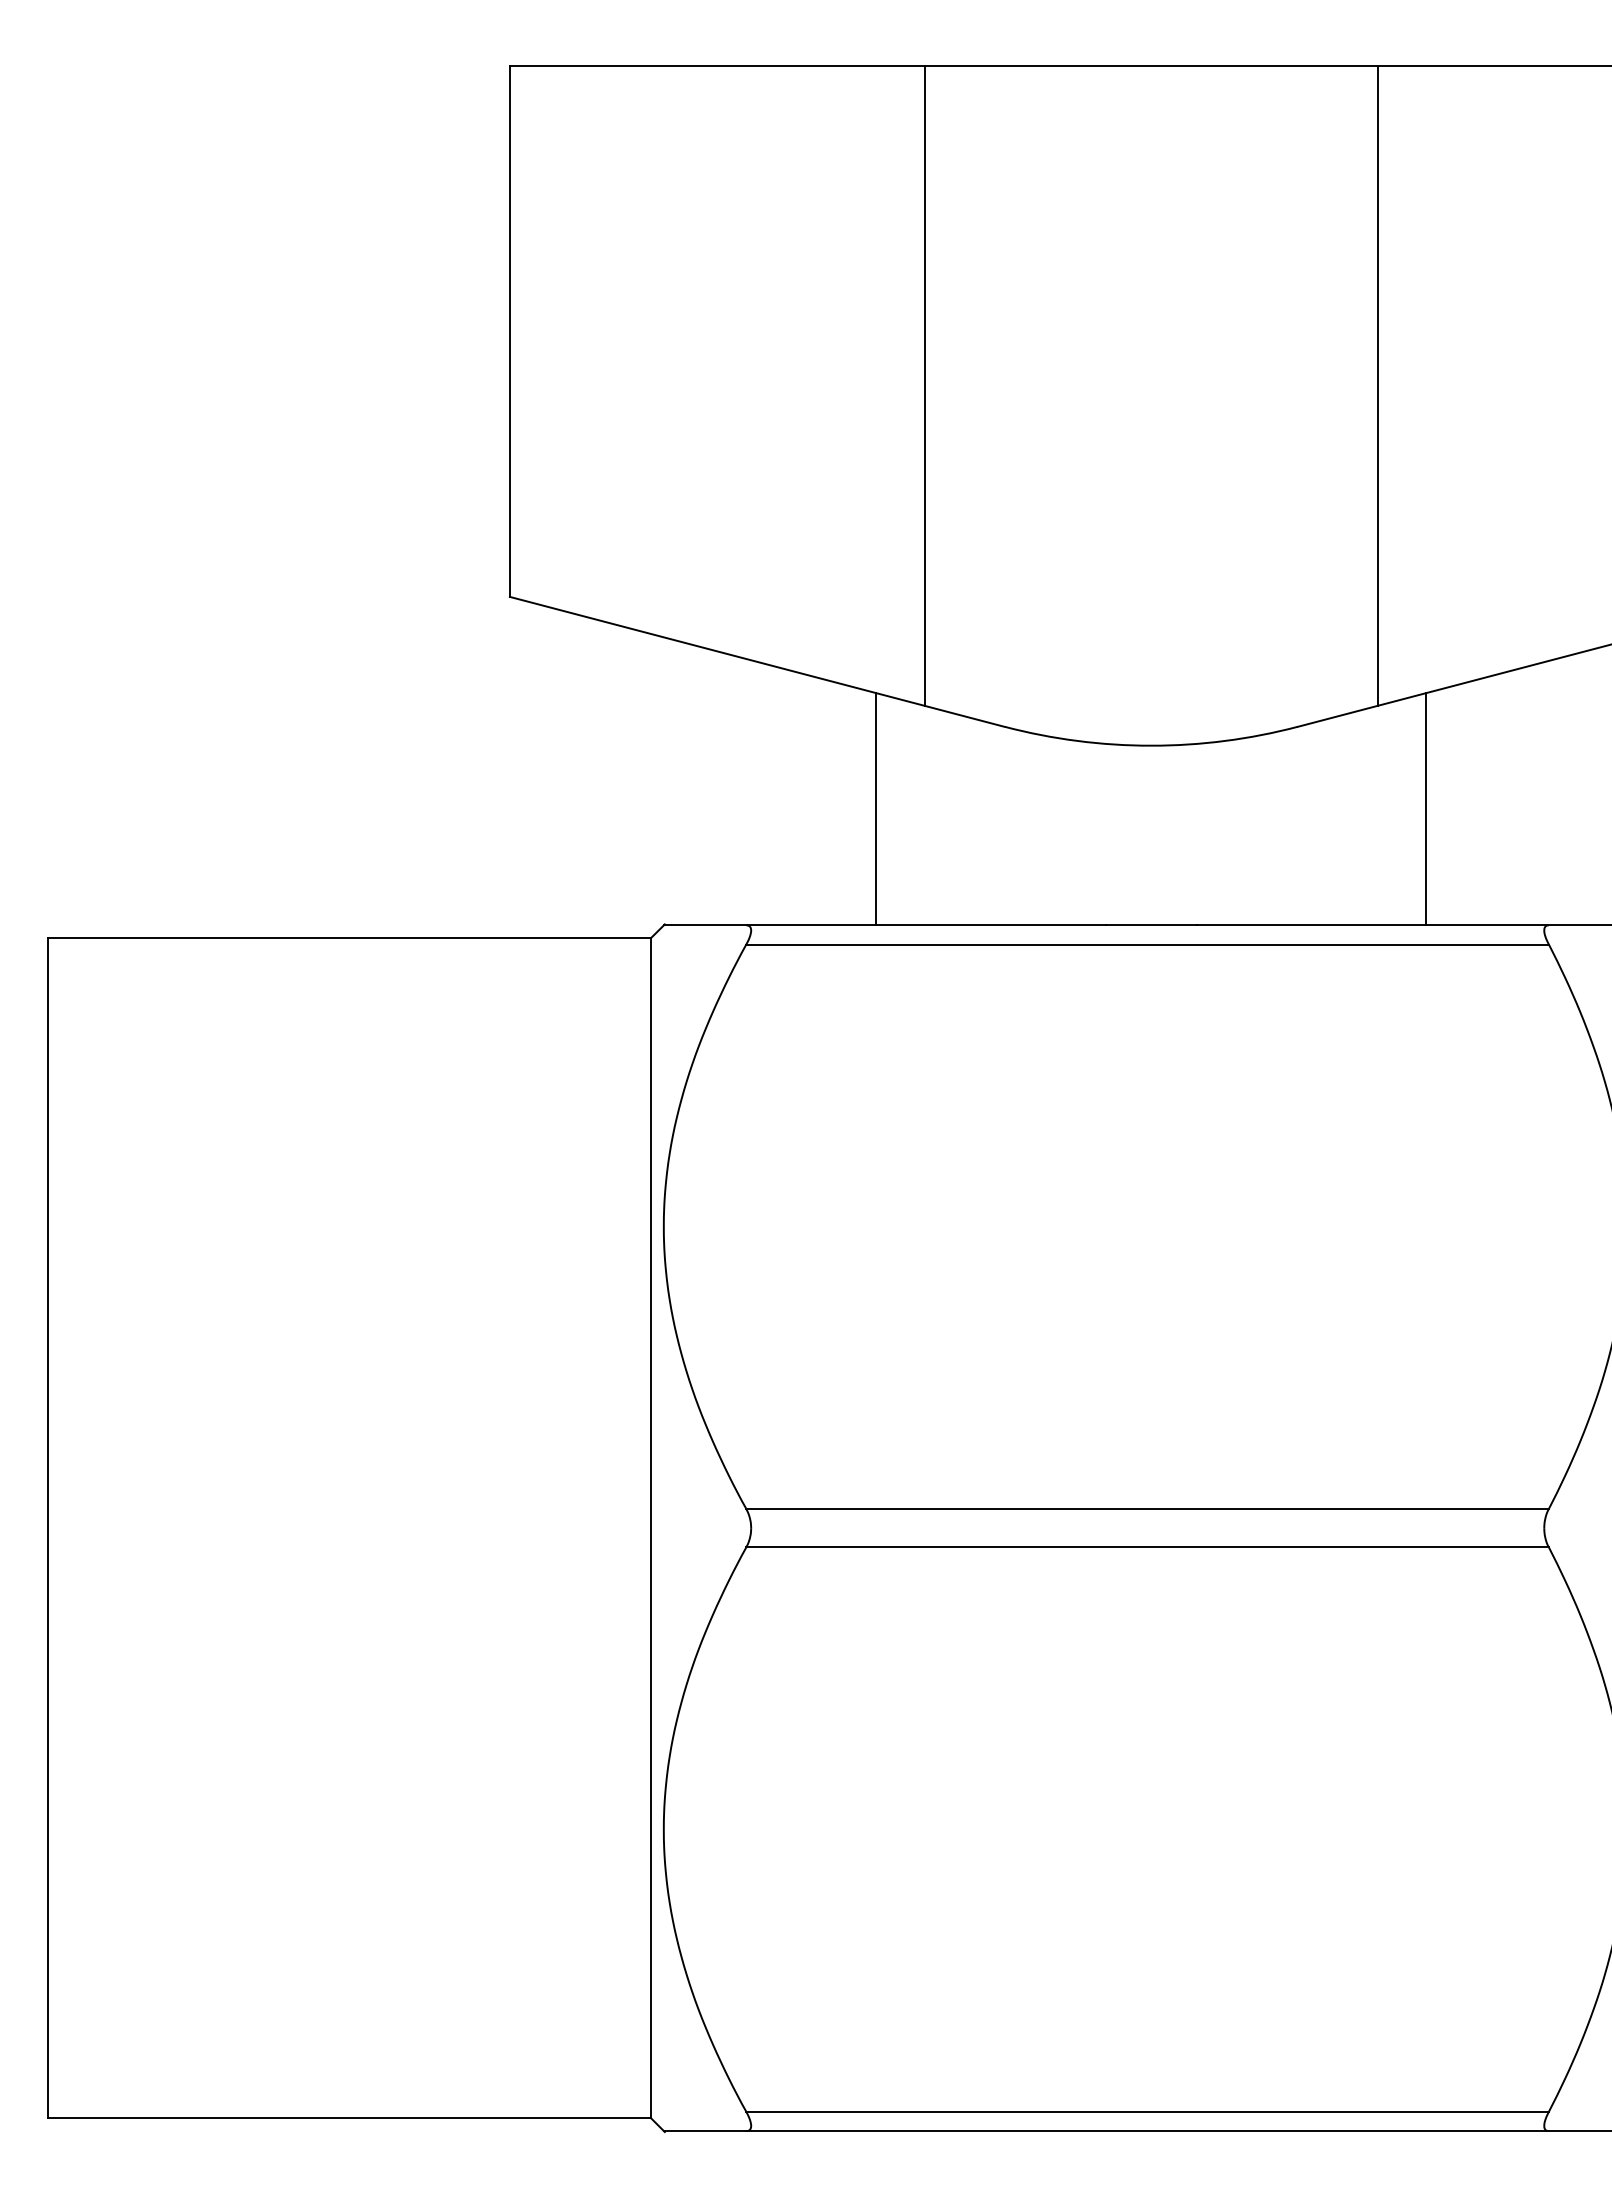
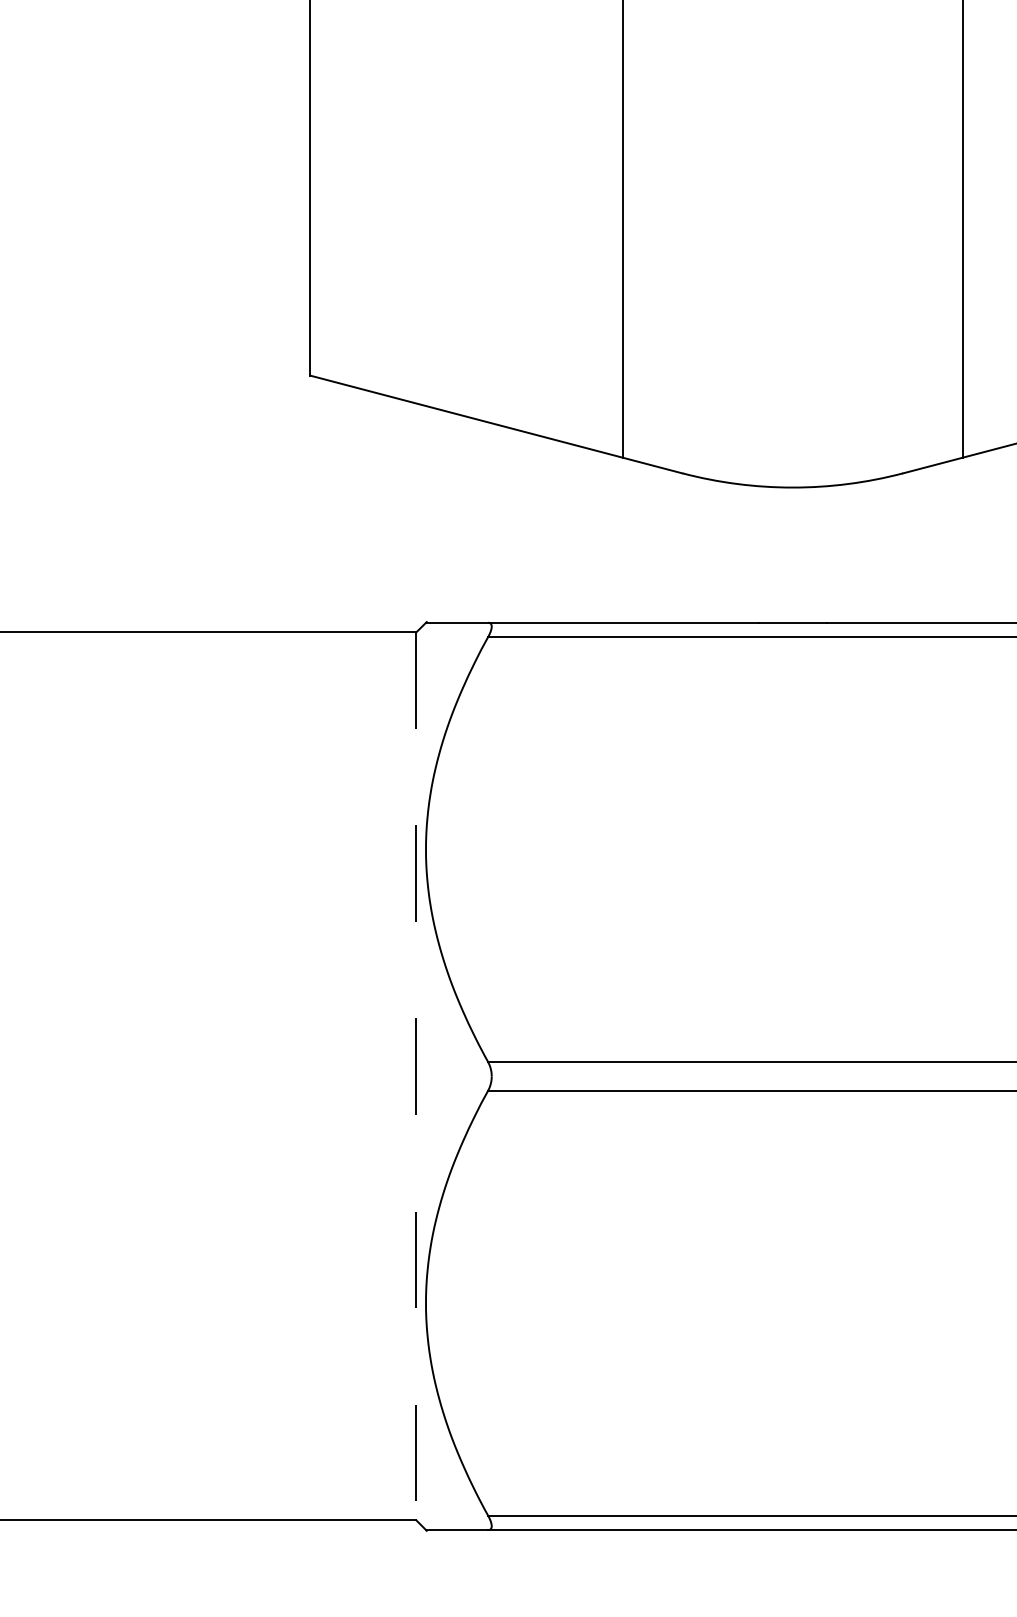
line: (876, 809) -> (586, 535), removed
line: (1426, 809) -> (999, 535), removed
line: (651, 1528) -> (416, 1076), solid -> dashed

